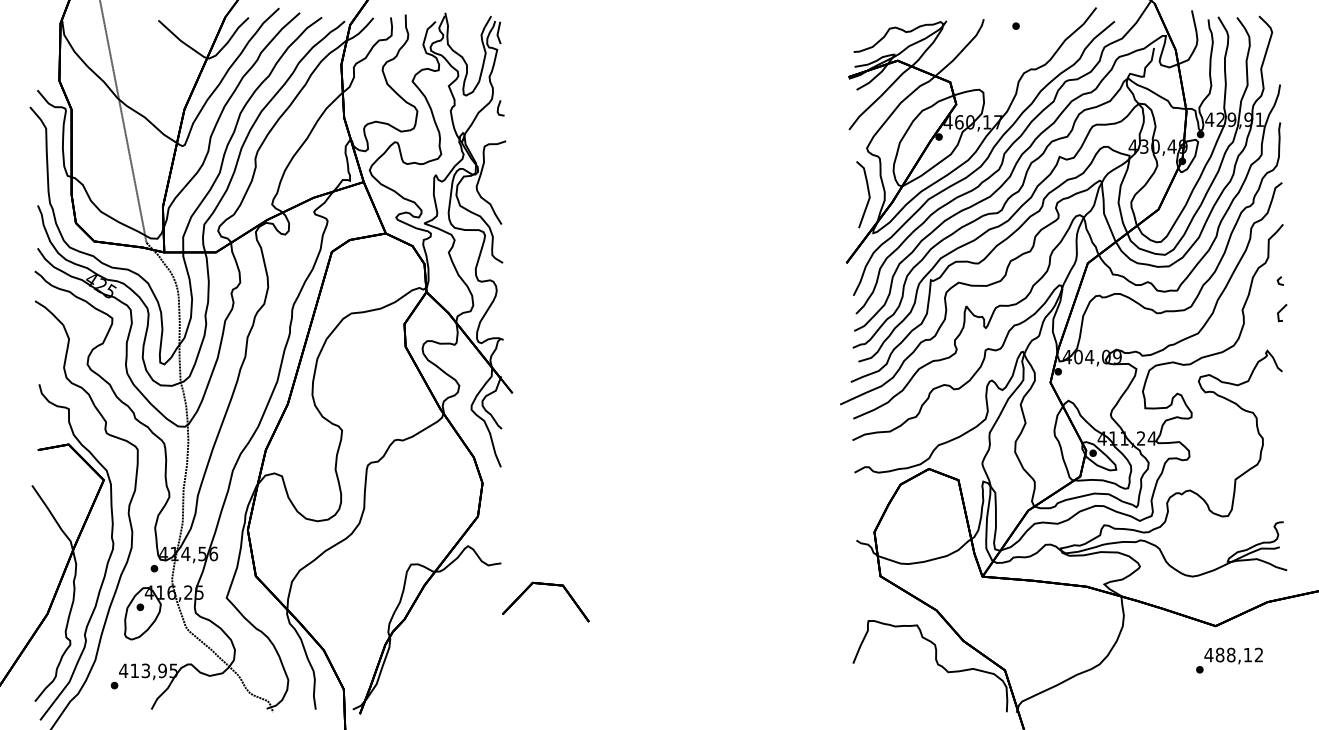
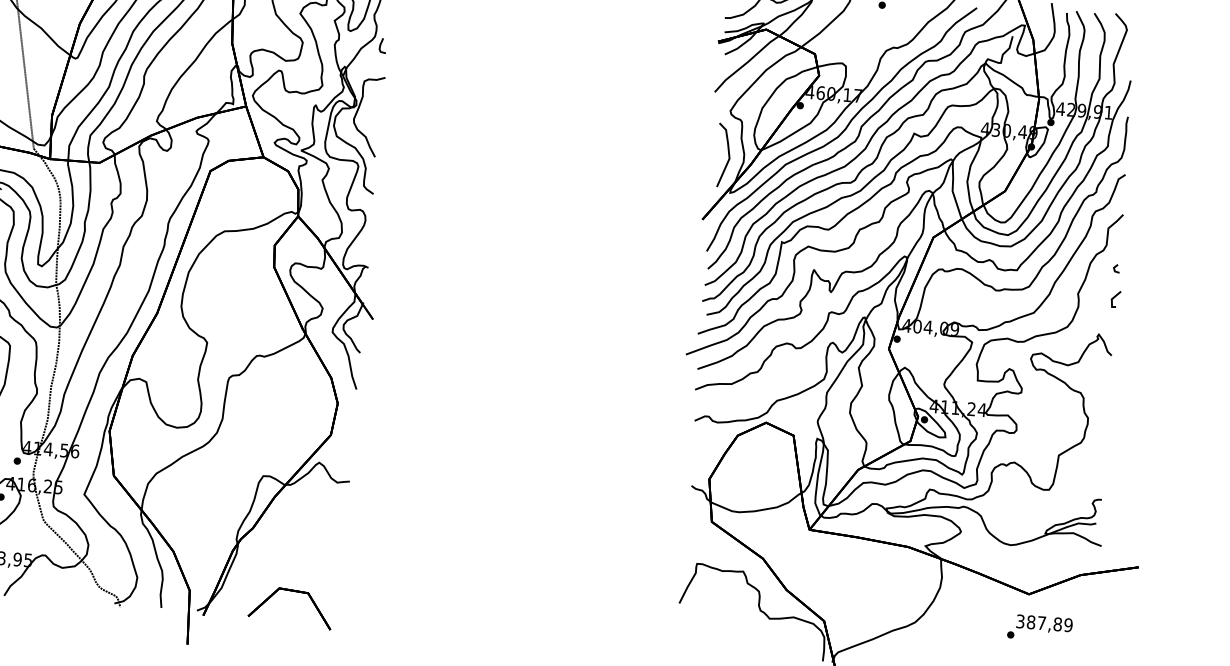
part: (546, 585) -> (292, 591), moved
text: (1233, 654) -> (1044, 622), 488,12 -> 387,89

